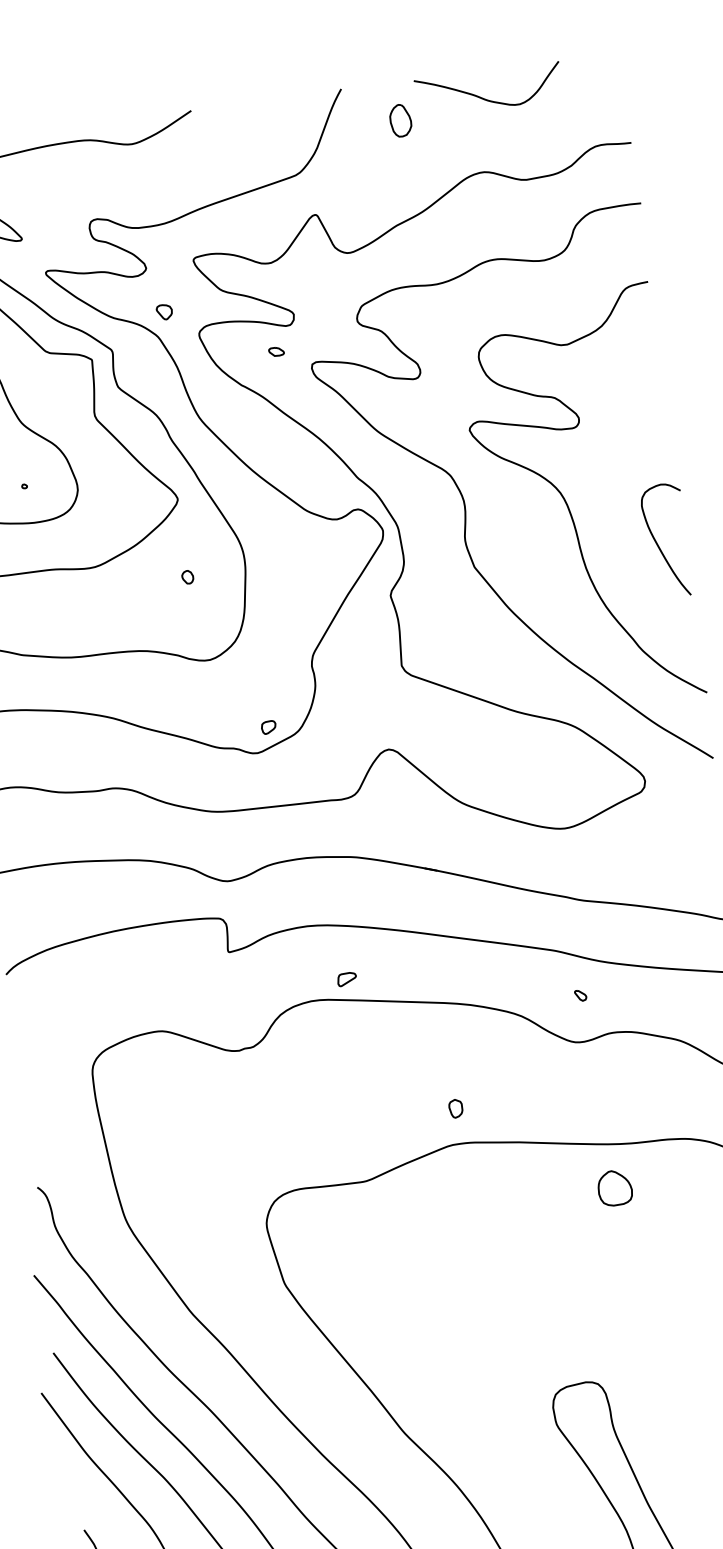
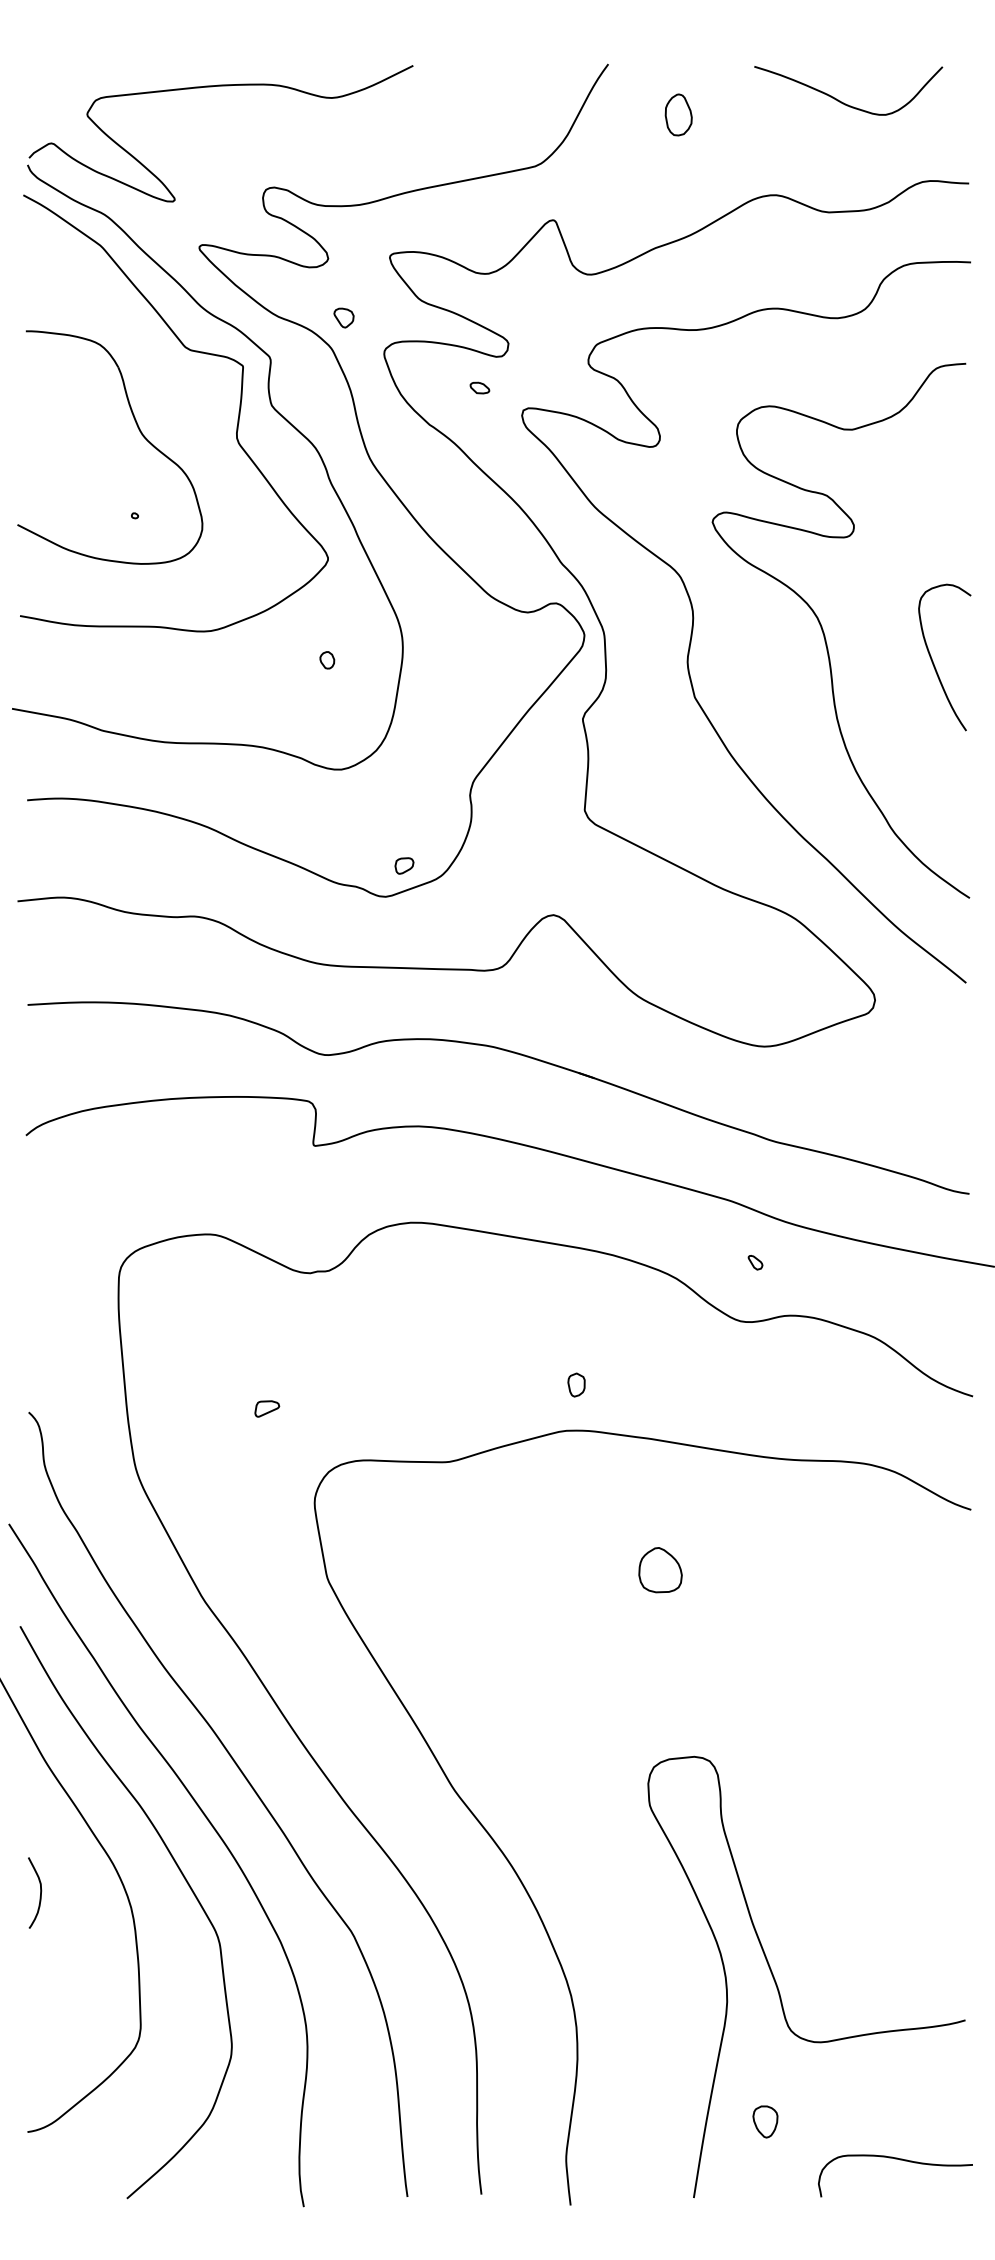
curve: (483, 97) -> (840, 100), moved
curve: (659, 546) -> (934, 663), moved
part: (347, 978) -> (267, 1408), moved
part: (614, 1188) -> (660, 1570), moved

